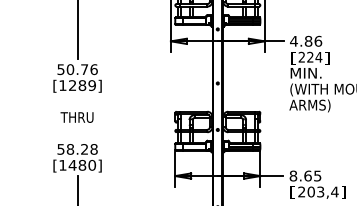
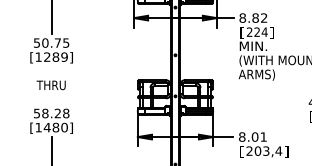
text: (306, 40) -> (253, 17), 4.86 -> 8.82
text: (93, 69) -> (65, 42), 50.76 -> 50.75
text: (312, 175) -> (259, 136), 8.65 -> 8.01

